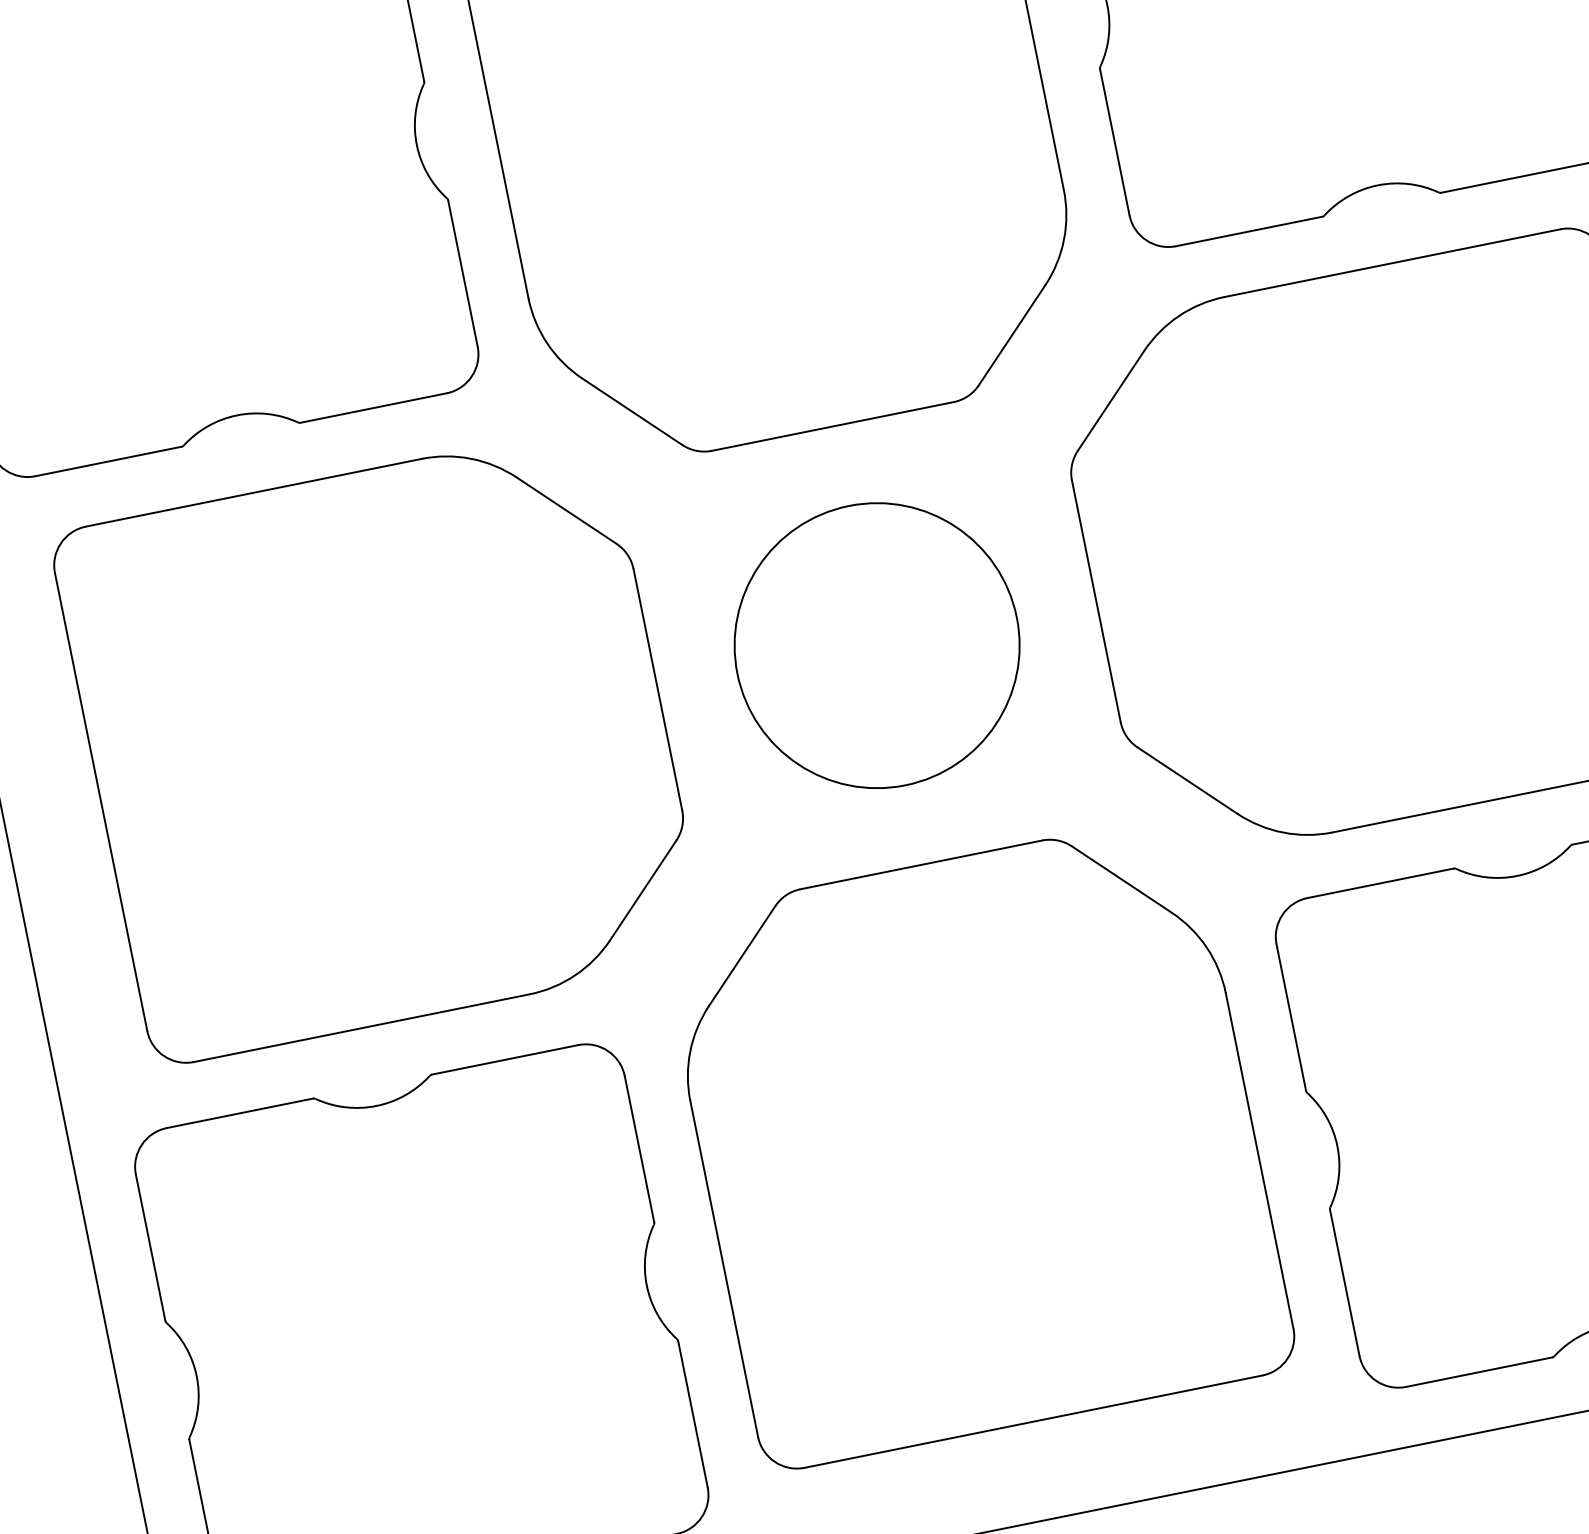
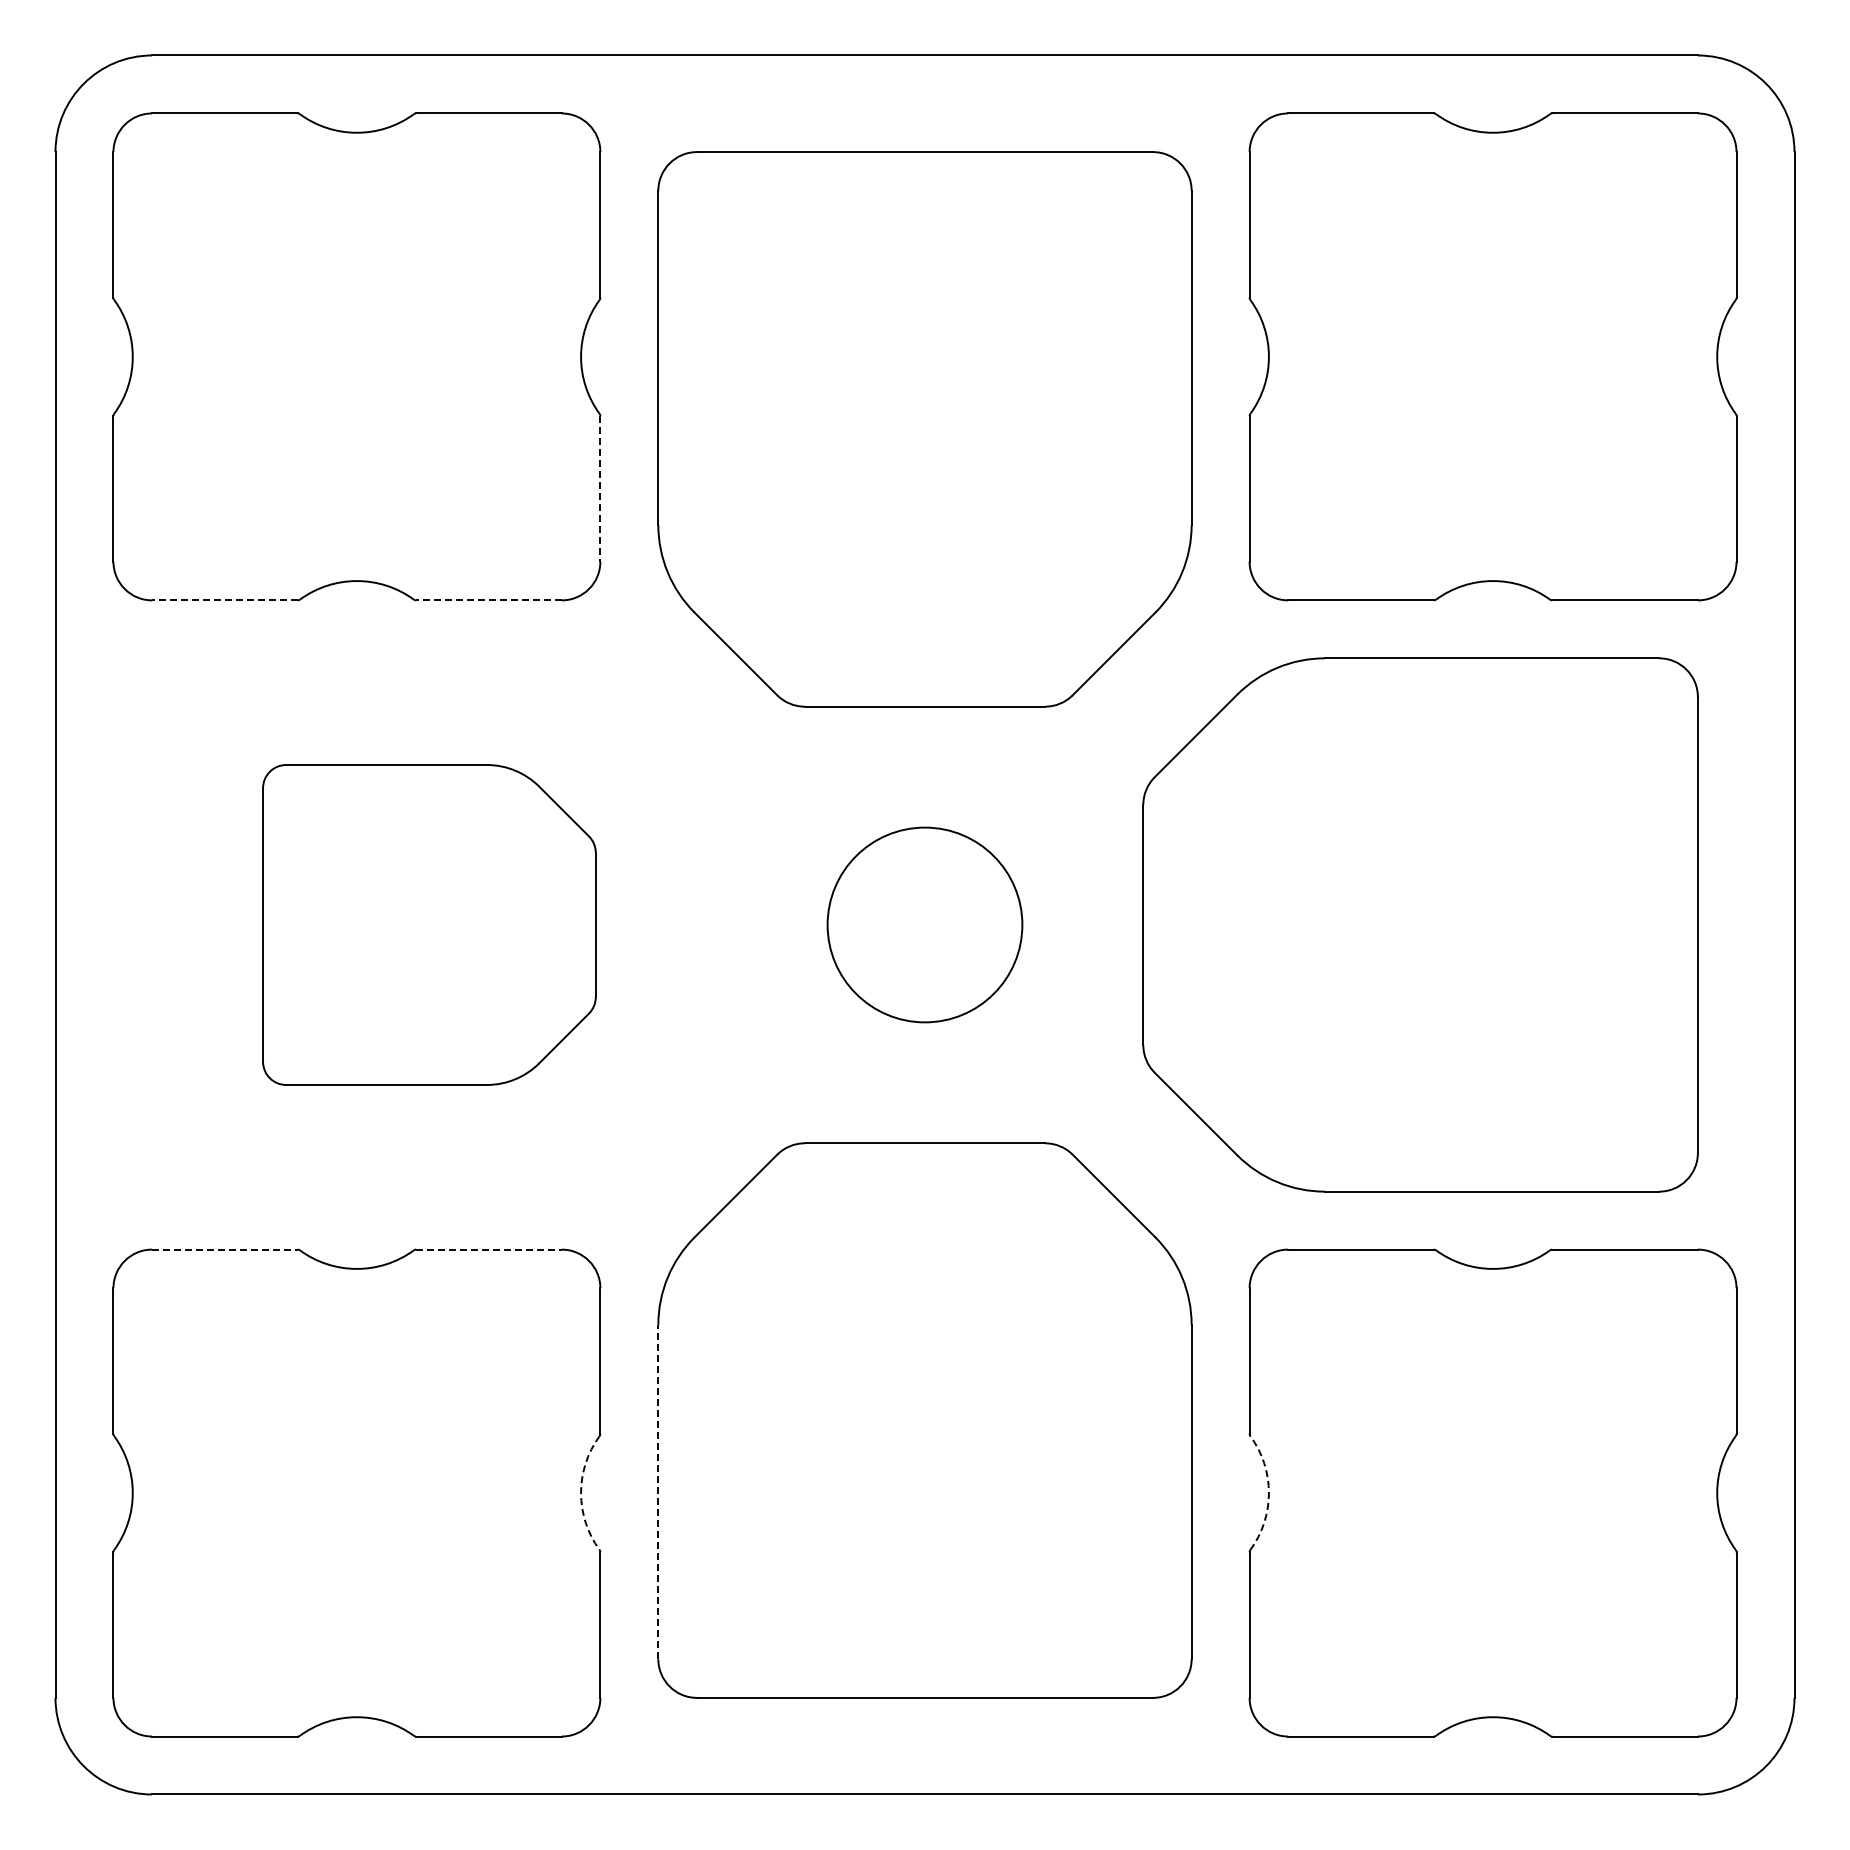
line: (462, 273) -> (600, 488), solid -> dashed
line: (373, 408) -> (488, 600), solid -> dashed
line: (108, 461) -> (224, 600), solid -> dashed
circle: (876, 645) -> (924, 924), size x0.7
part: (379, 745) -> (429, 924), size x0.6
line: (504, 1059) -> (488, 1249), solid -> dashed
line: (239, 1113) -> (224, 1249), solid -> dashed
arc: (1337, 1146) -> (1268, 1493), solid -> dashed
line: (724, 1268) -> (658, 1491), solid -> dashed
arc: (647, 1285) -> (581, 1493), solid -> dashed

